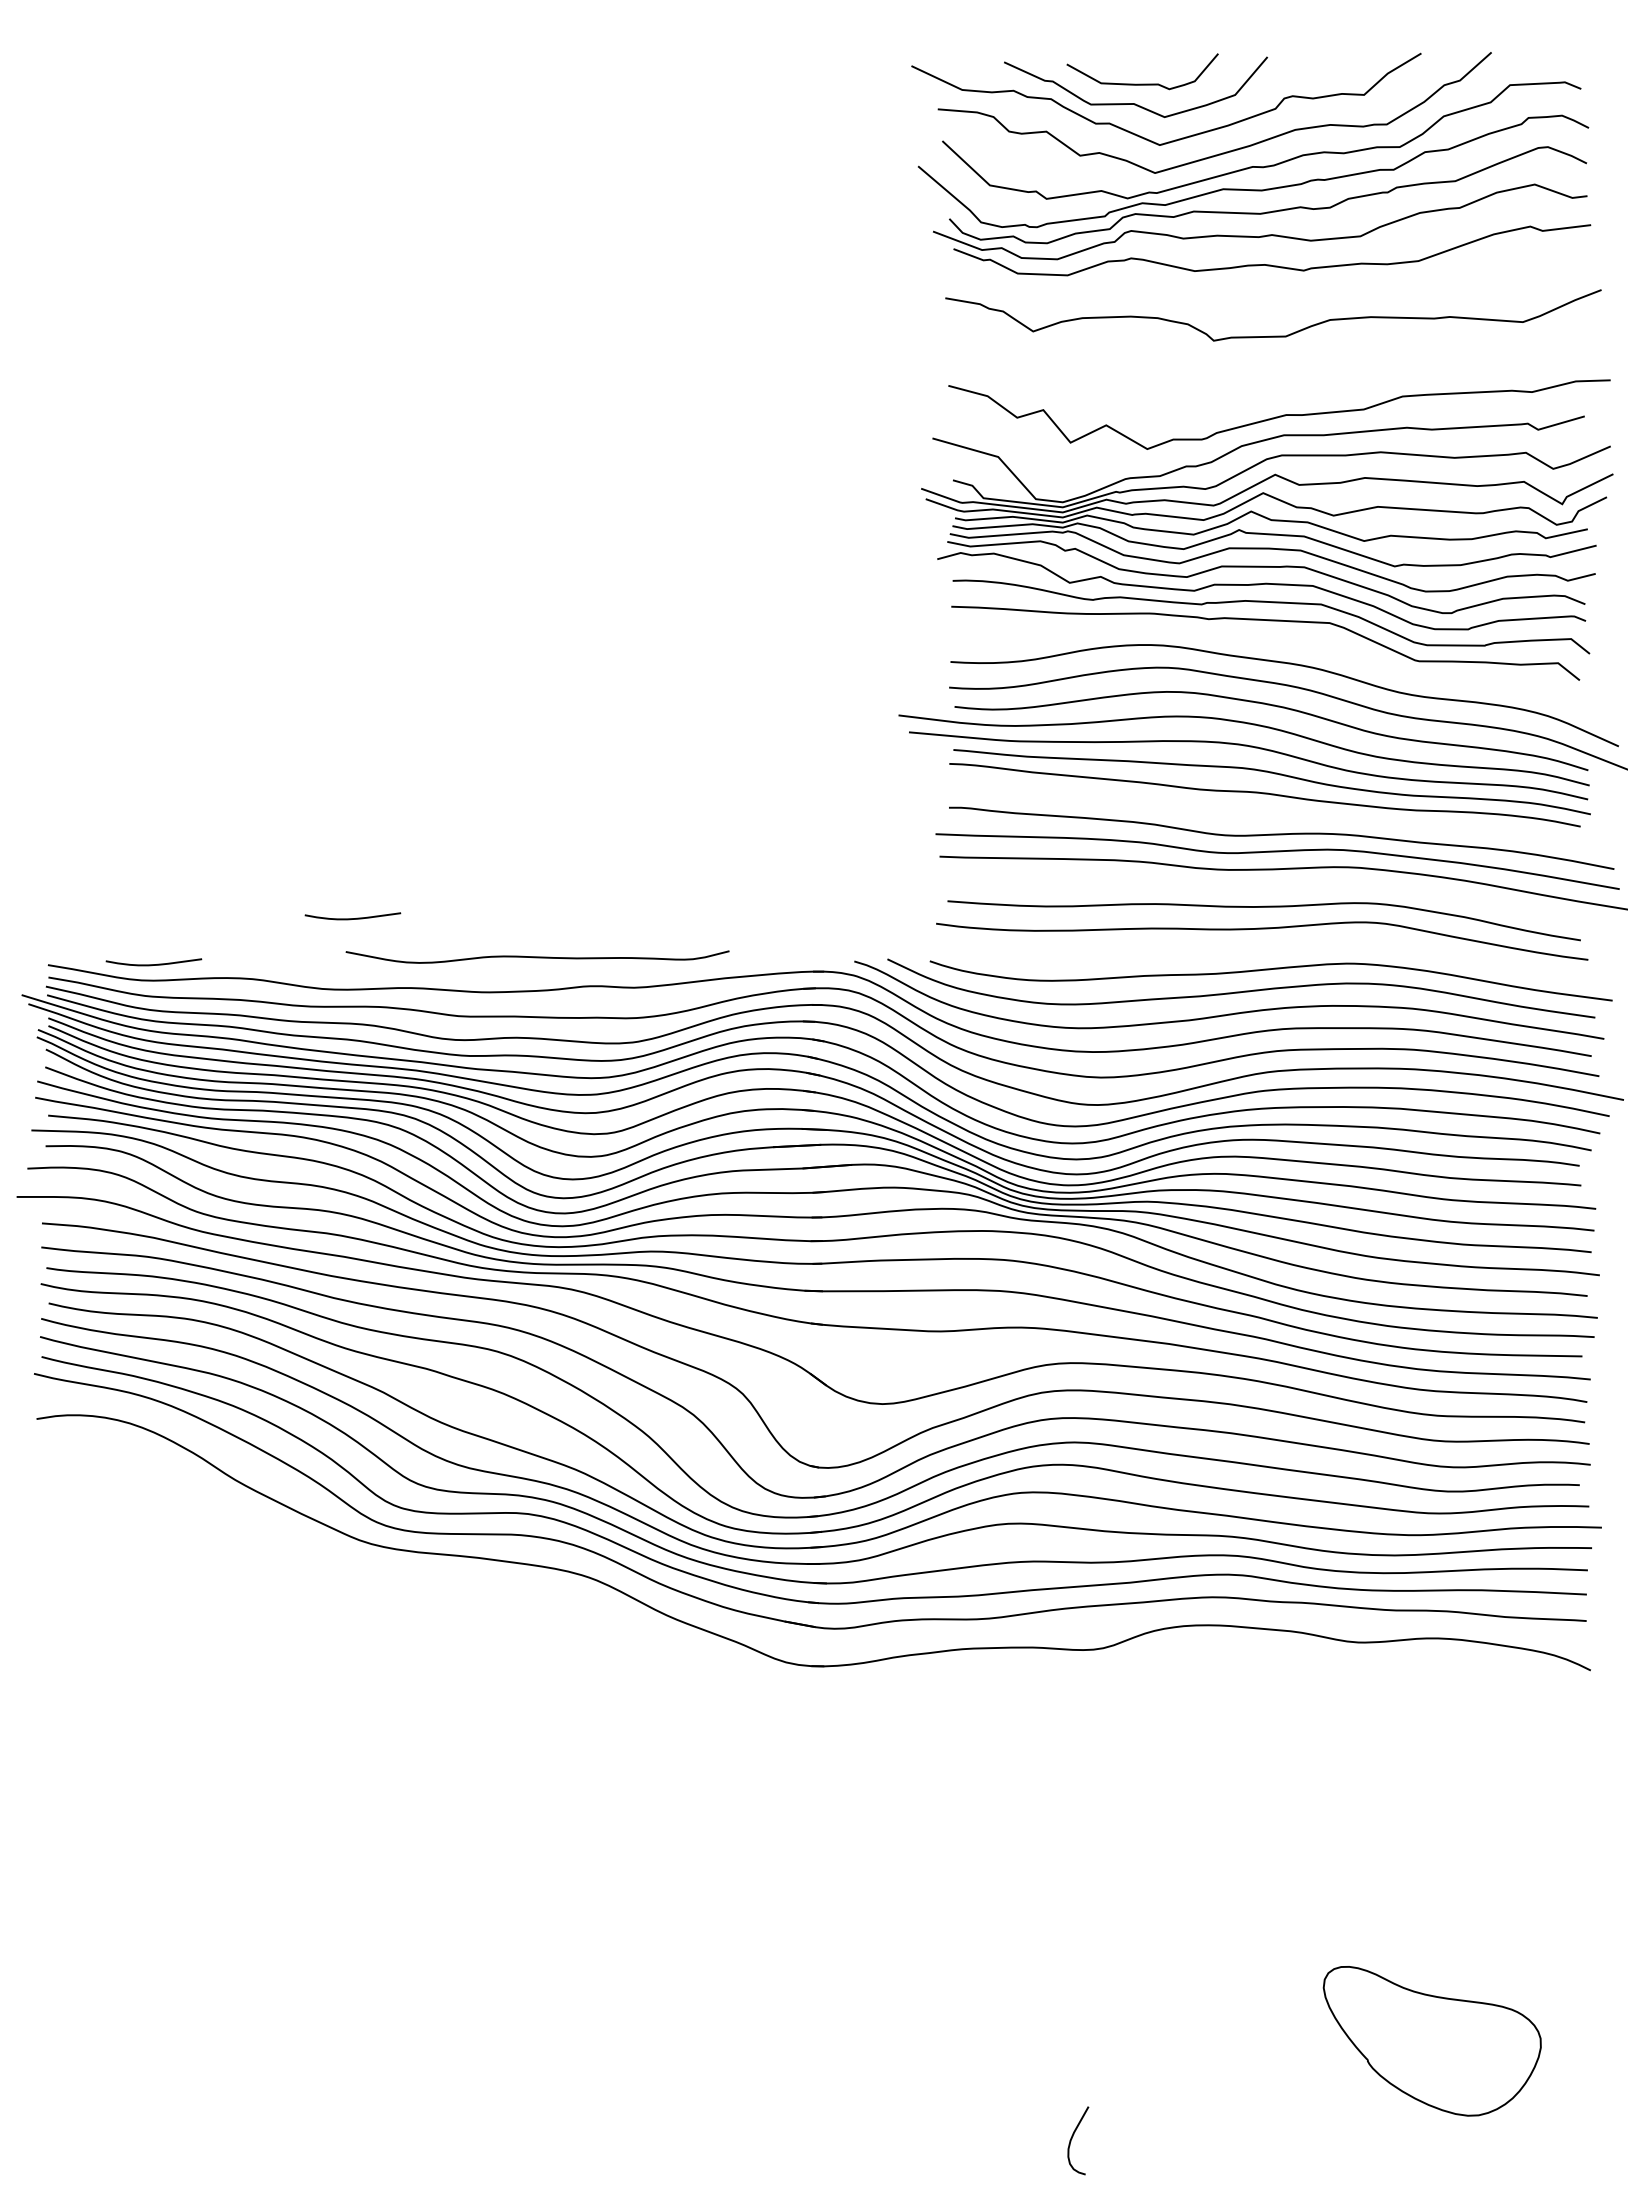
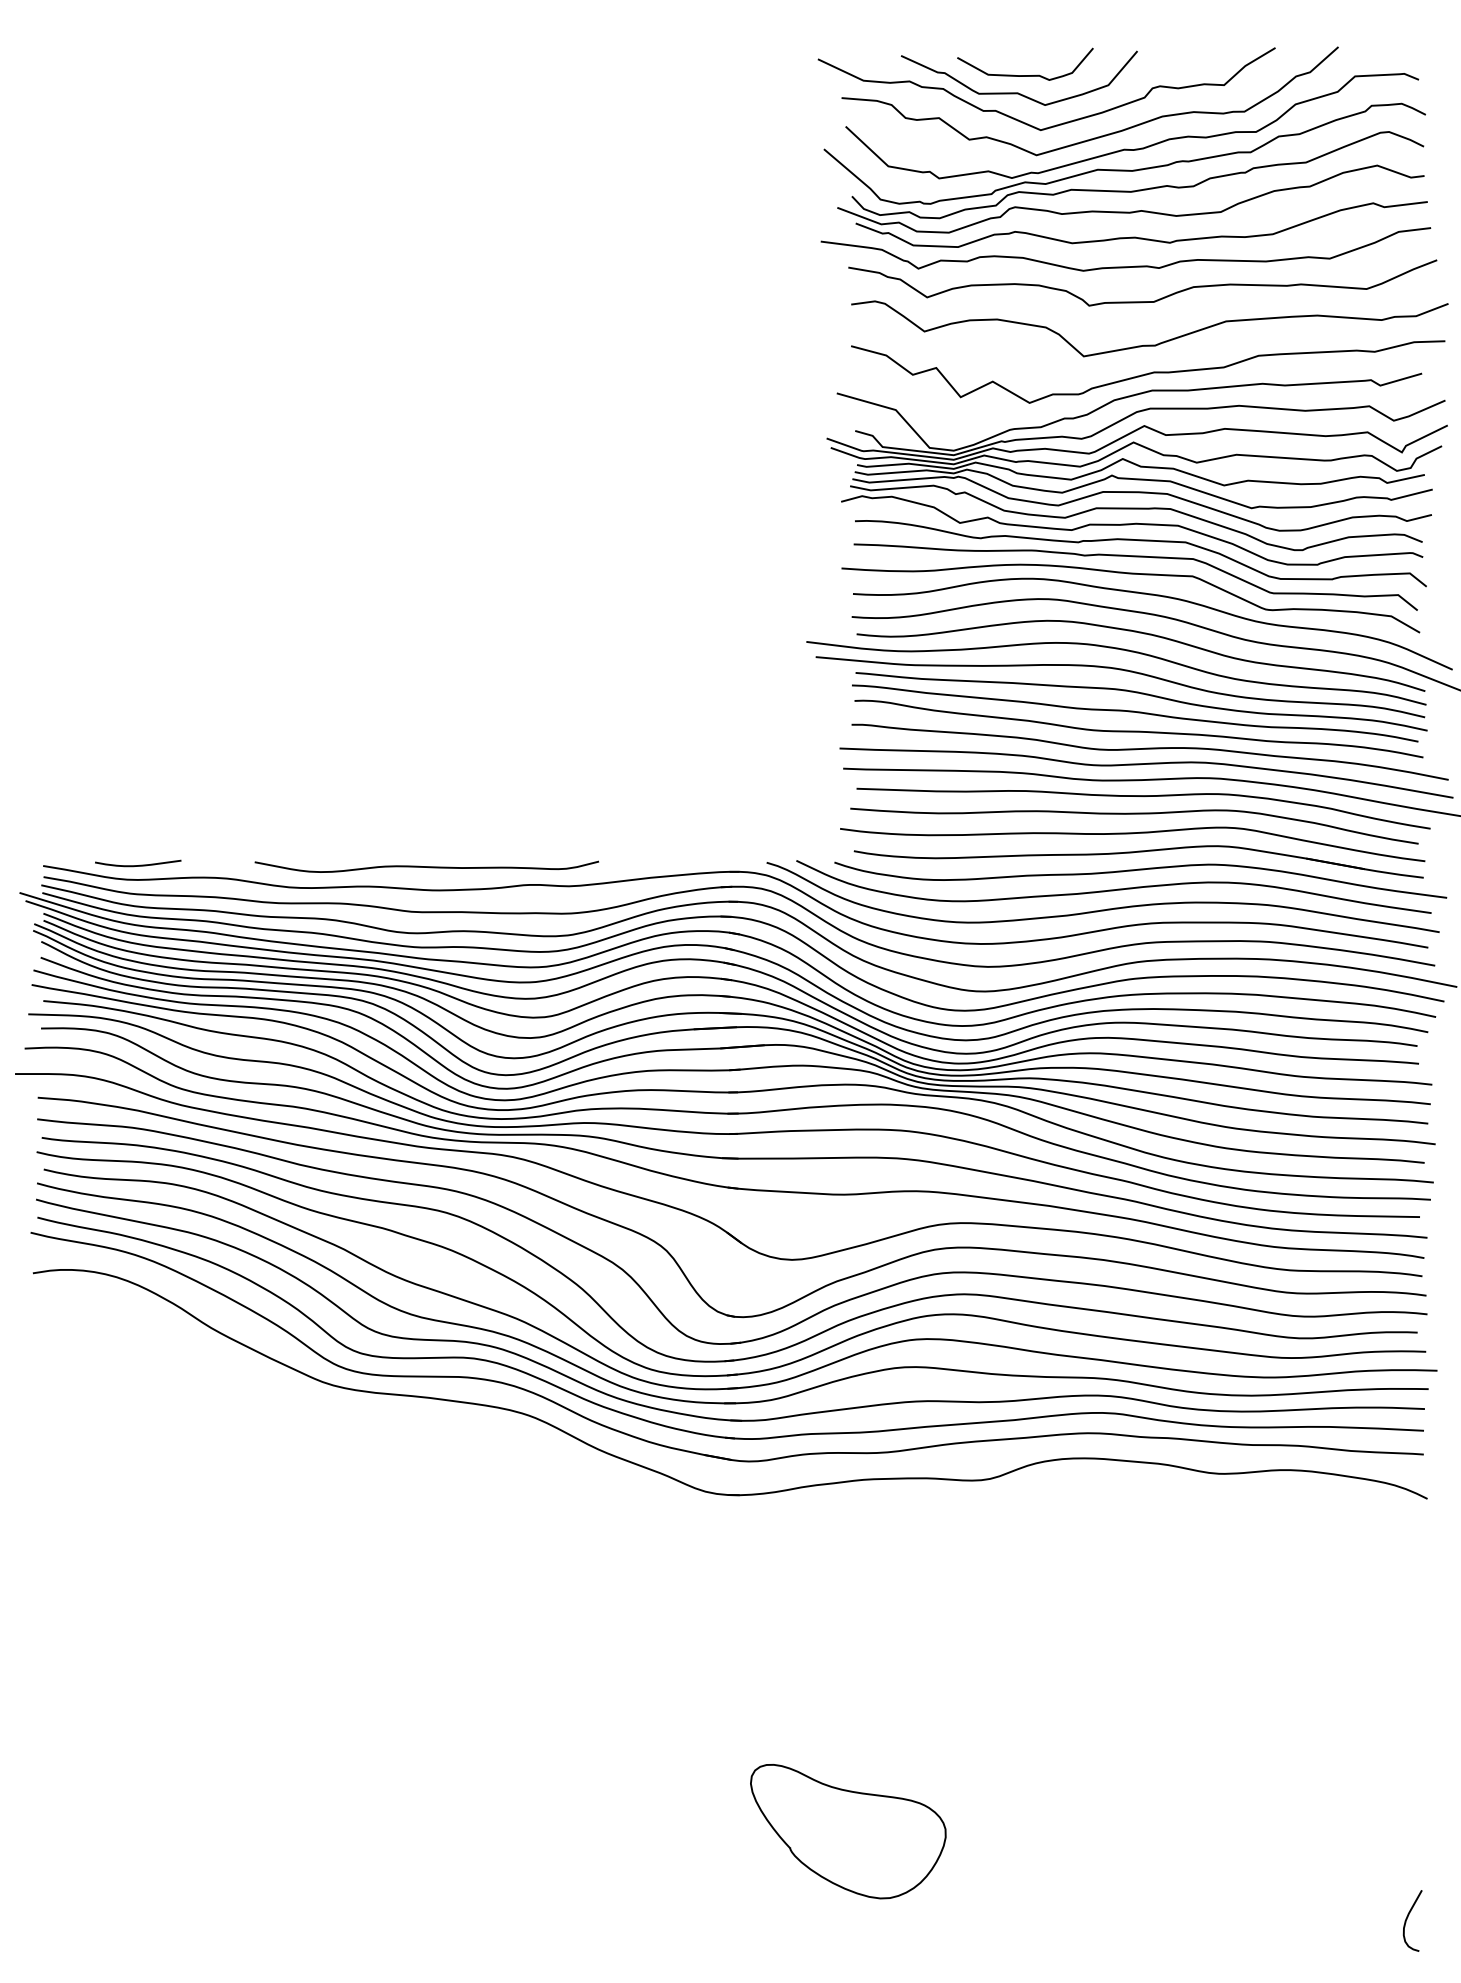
curve: (1254, 296) -> (1125, 266), added
curve: (1281, 384) -> (1149, 344), added
curve: (1260, 640) -> (1131, 574), added
curve: (1269, 814) -> (1139, 730), added
curve: (1274, 888) -> (1143, 797), added
curve: (352, 918) -> (316, 824), removed
part: (1268, 950) -> (1138, 852), added
curve: (537, 956) -> (426, 866), moved
part: (1431, 2041) -> (847, 1831), moved
curve: (1072, 2139) -> (1407, 1919), moved

